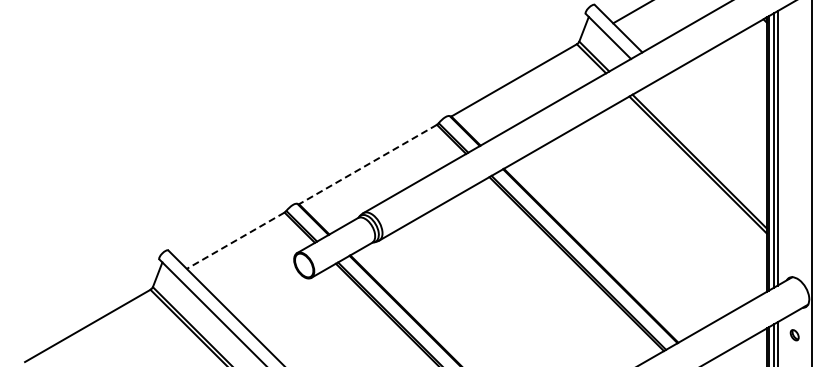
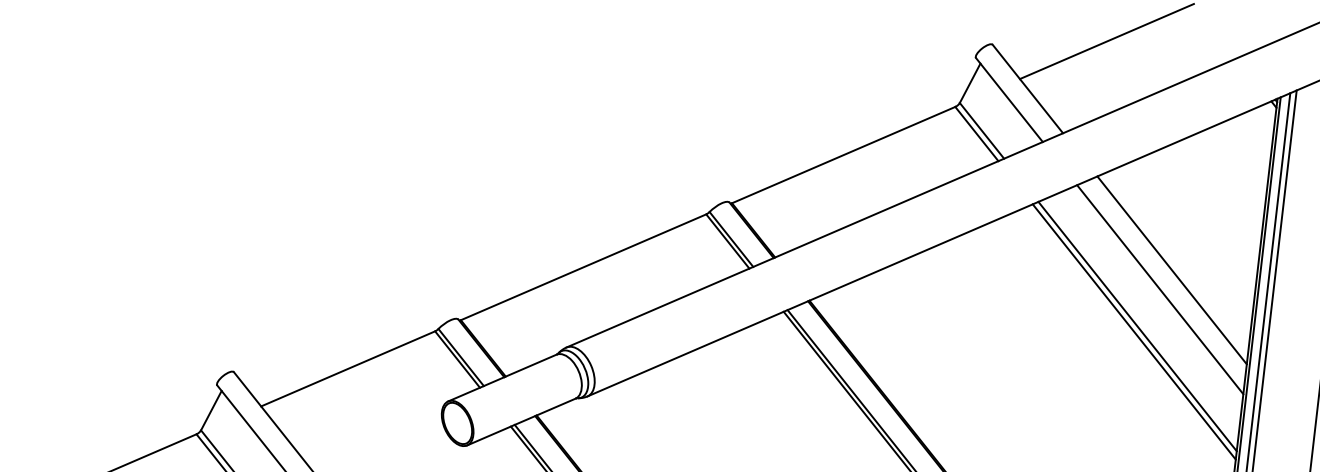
line: (715, 125) -> (1170, 269), added
line: (710, 138) -> (1160, 289), added
line: (368, 164) -> (584, 267), dashed -> solid
line: (235, 240) -> (347, 368), dashed -> solid

